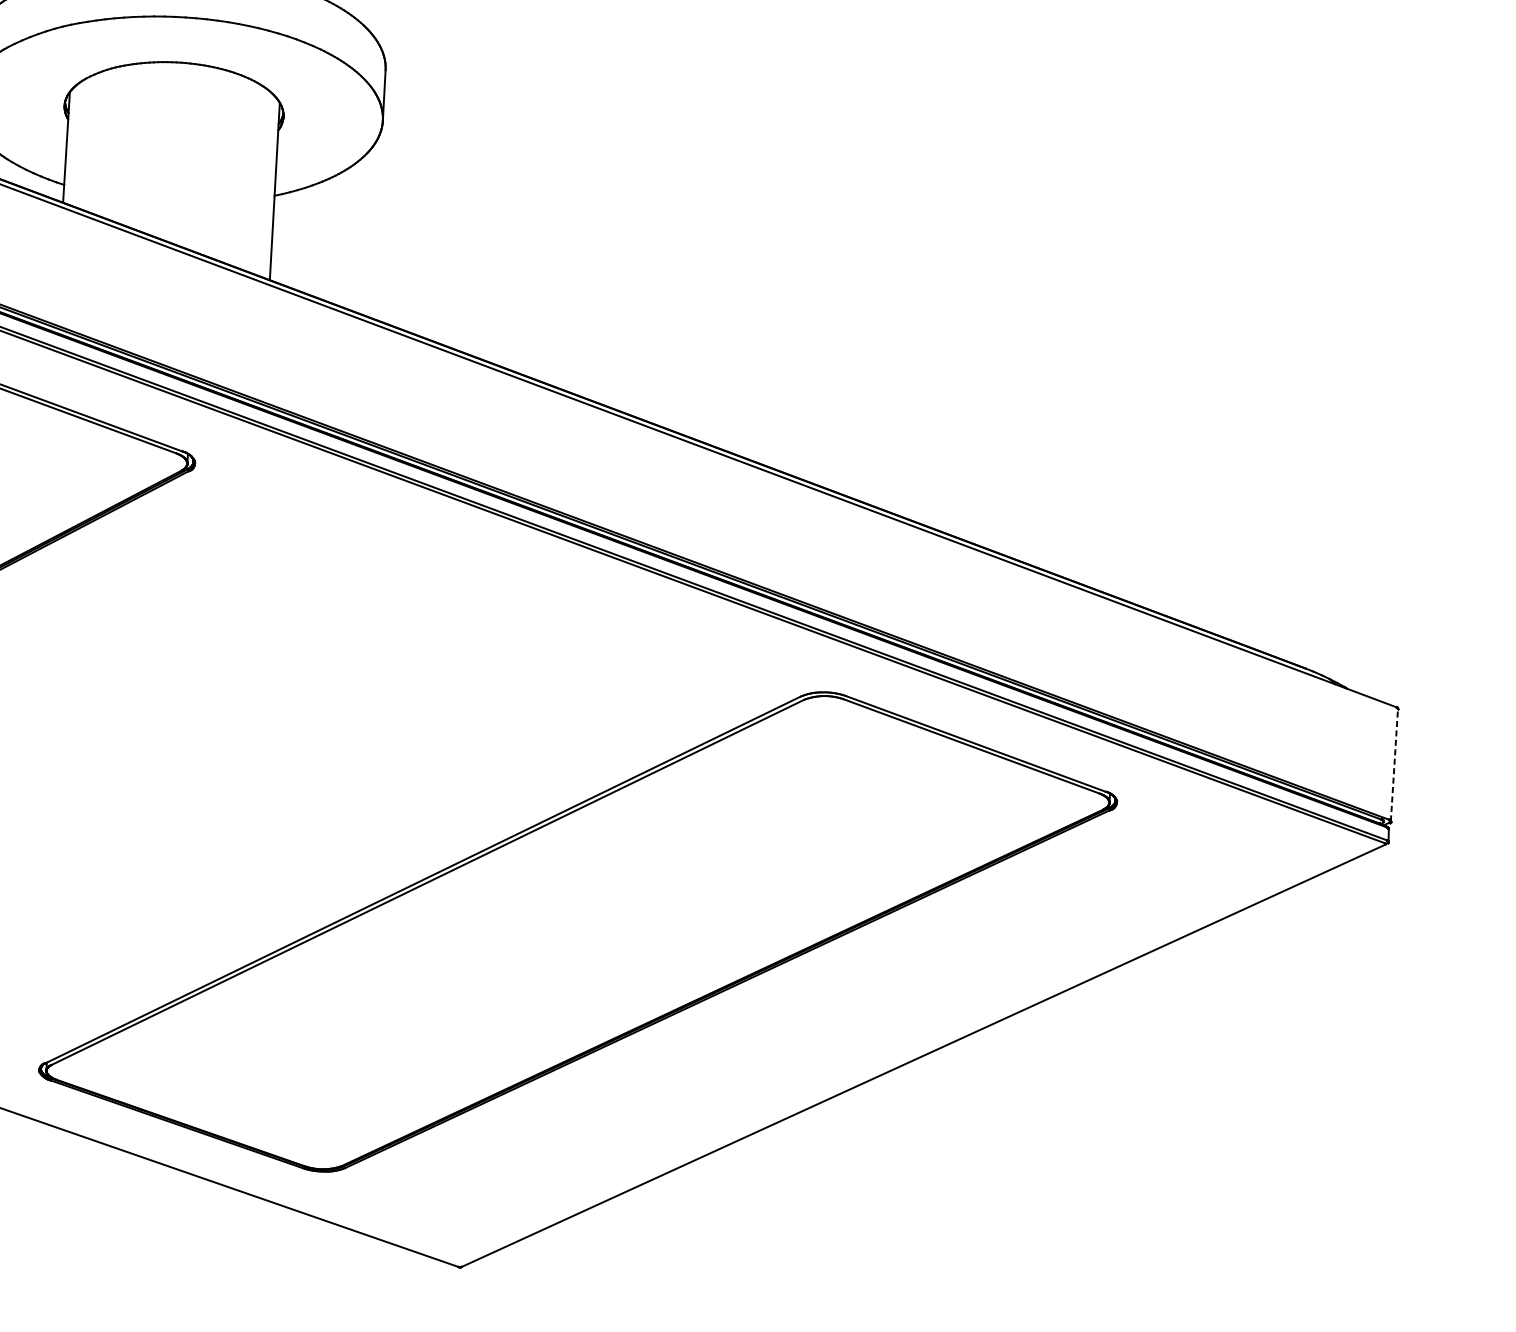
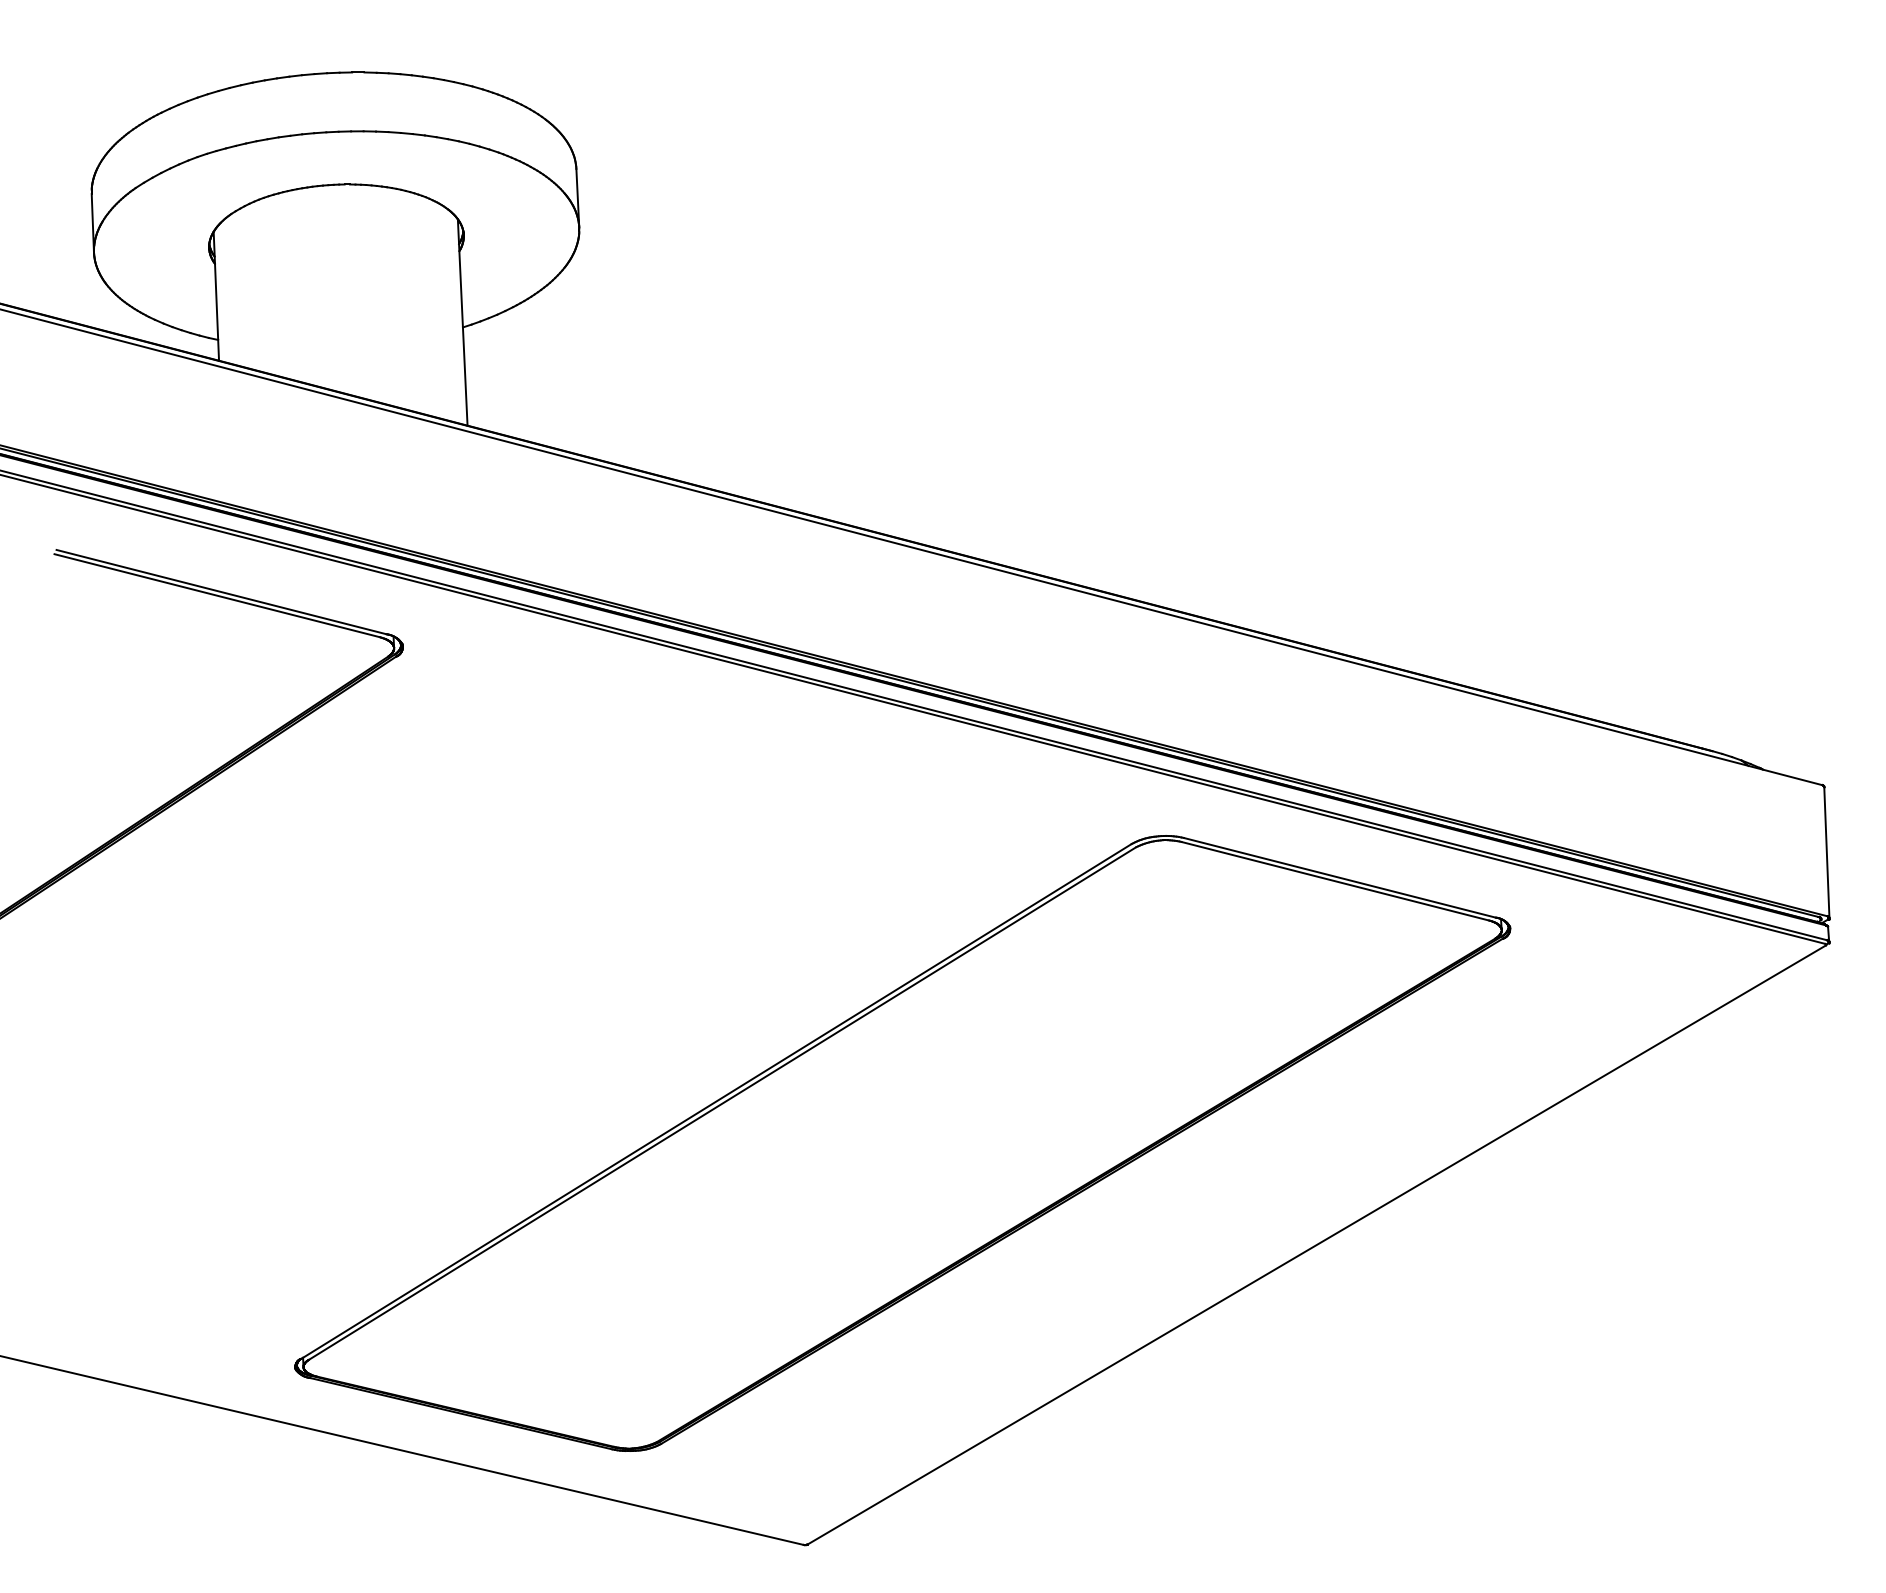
line: (1394, 765) -> (1826, 852), dashed -> solid

